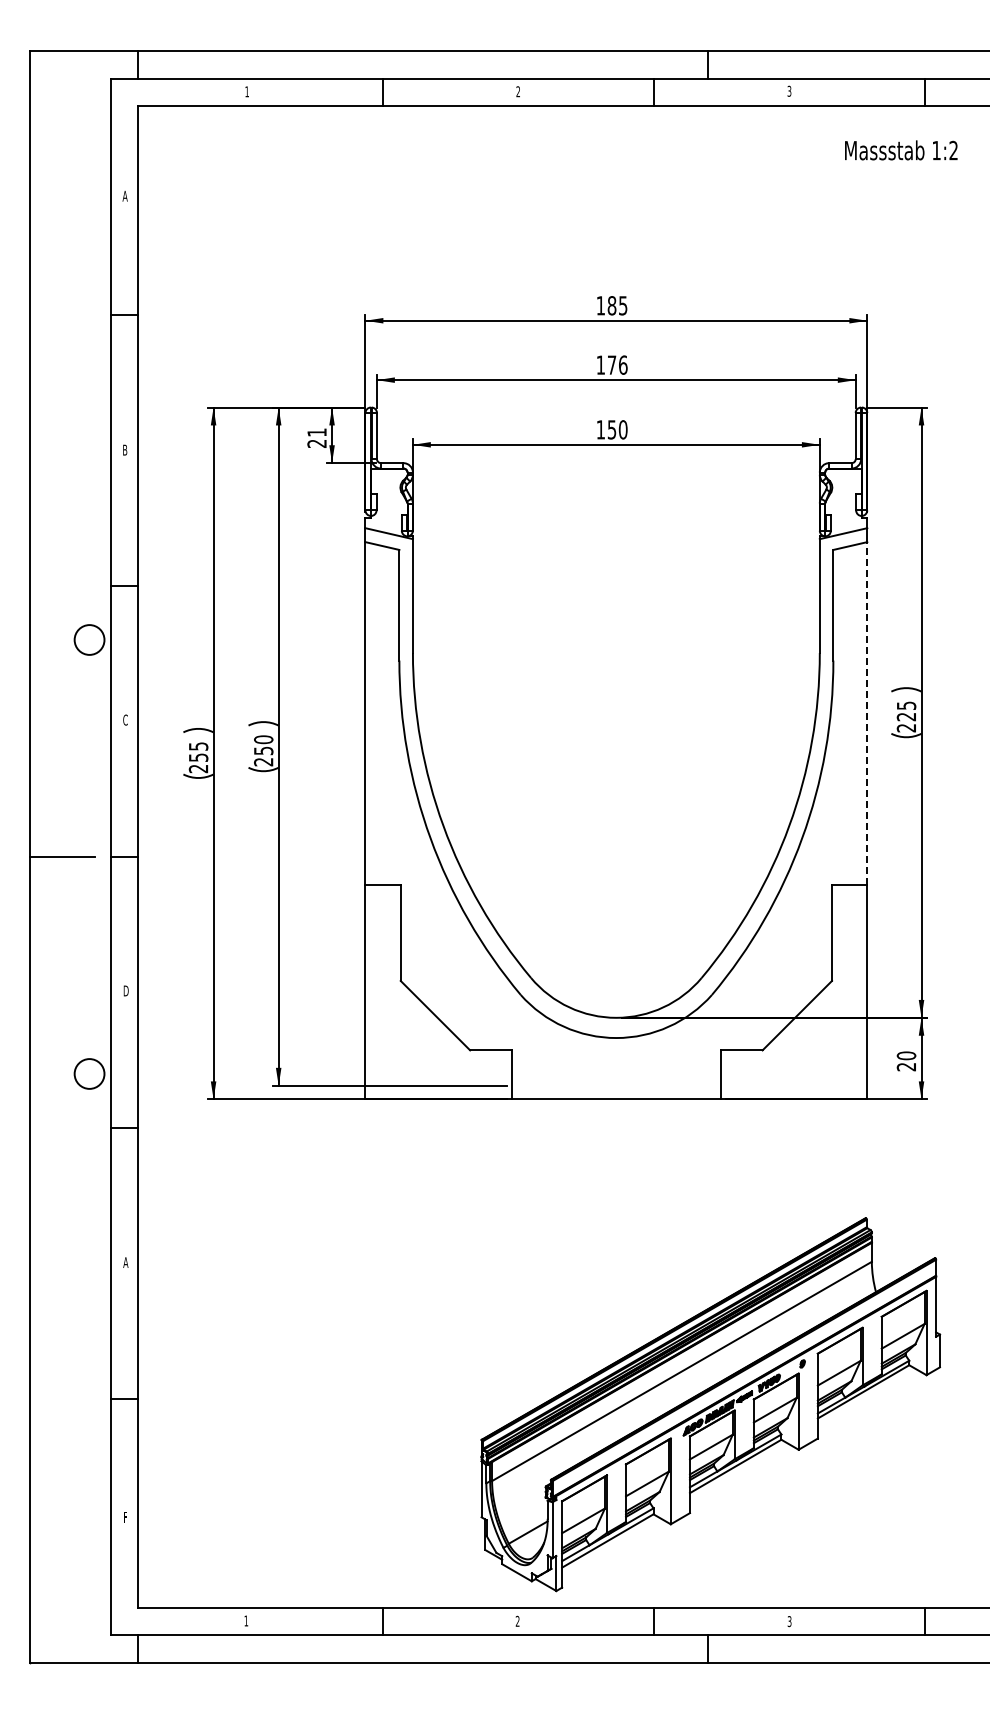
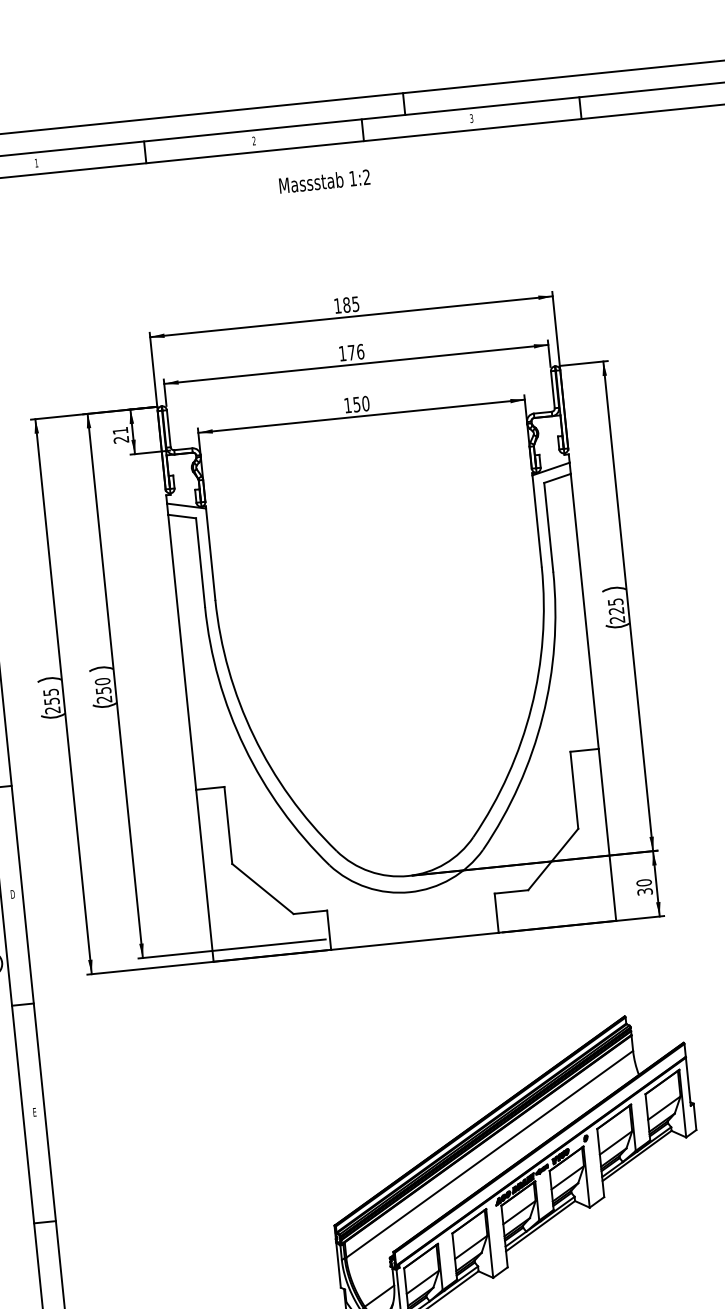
text: (901, 150) -> (324, 181), moved
line: (867, 713) -> (584, 611), dashed -> solid
text: (906, 1066) -> (645, 891), 20 -> 30
text: (125, 1262) -> (34, 1112), A -> E

